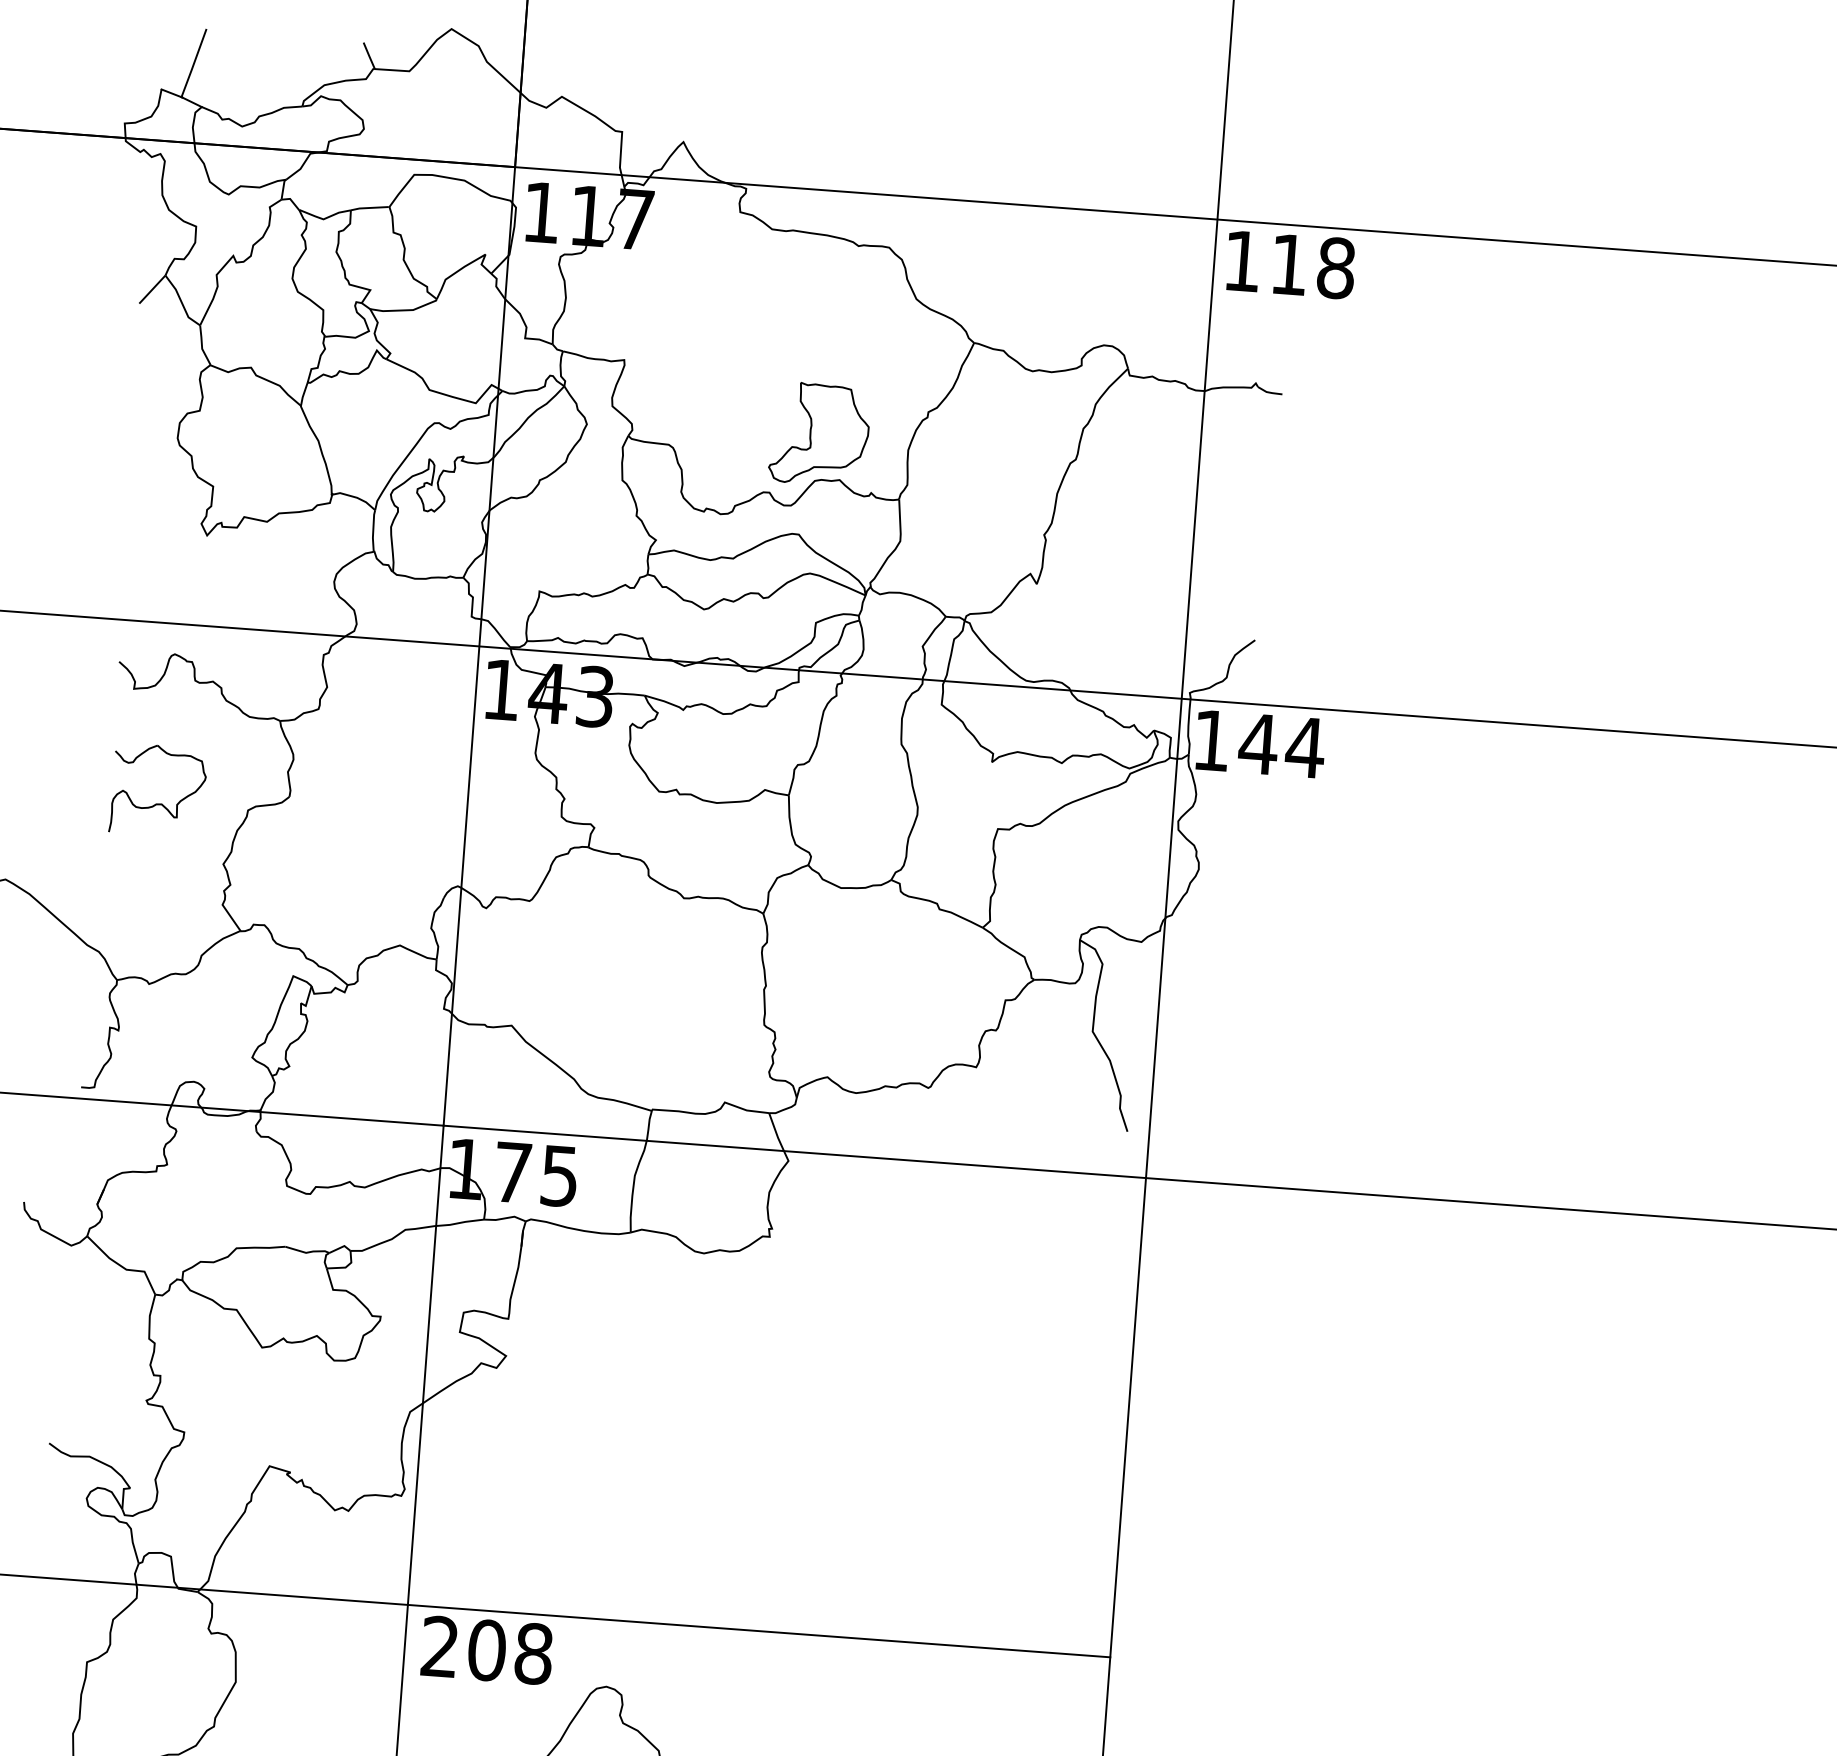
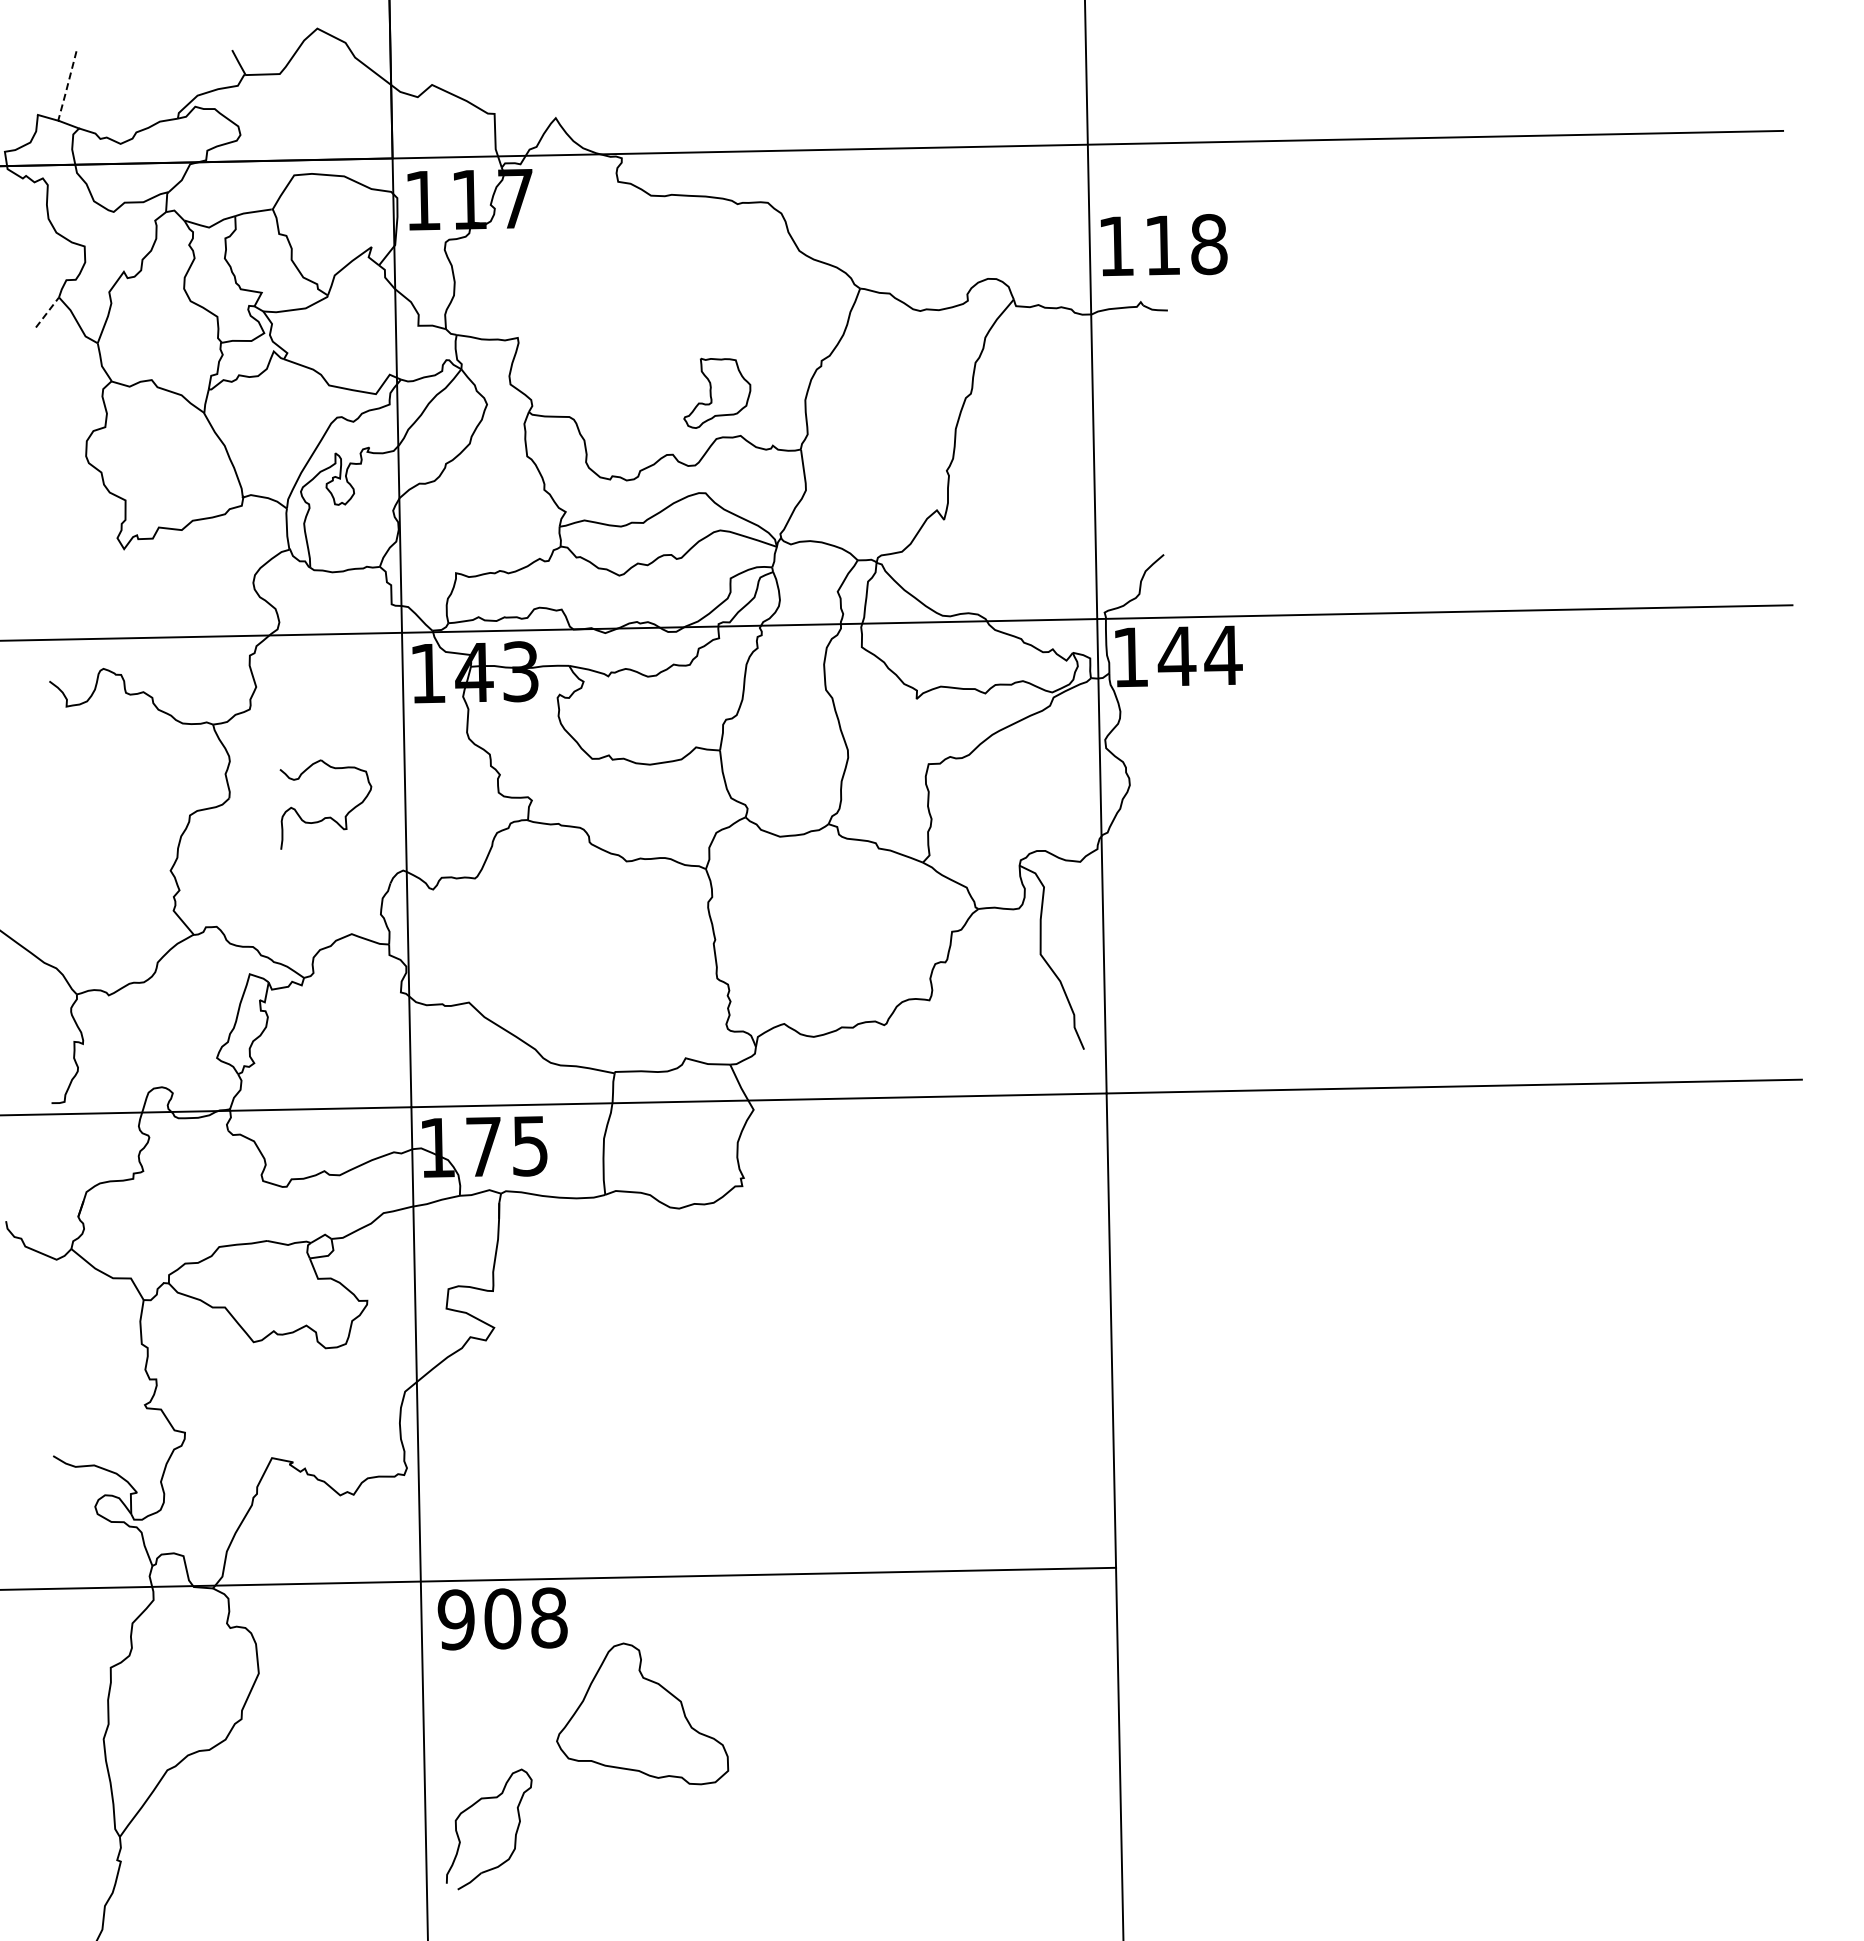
line: (194, 64) -> (67, 87), solid -> dashed
text: (1290, 264) -> (1163, 245), moved
line: (152, 289) -> (47, 312), solid -> dashed
part: (820, 435) -> (717, 393), size x0.7
part: (159, 803) -> (328, 816), moved
text: (439, 1646) -> (455, 1619), 208 -> 908

